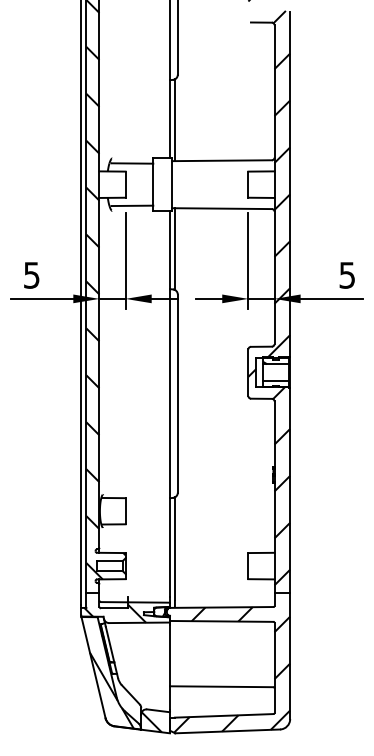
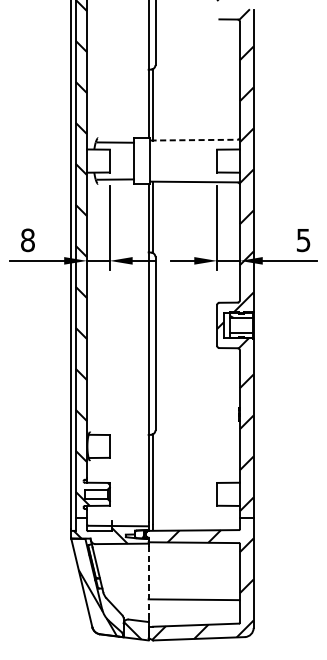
line: (222, 160) -> (194, 139), solid -> dashed
text: (31, 274) -> (27, 239), 5 -> 8
line: (170, 667) -> (149, 582), solid -> dashed

